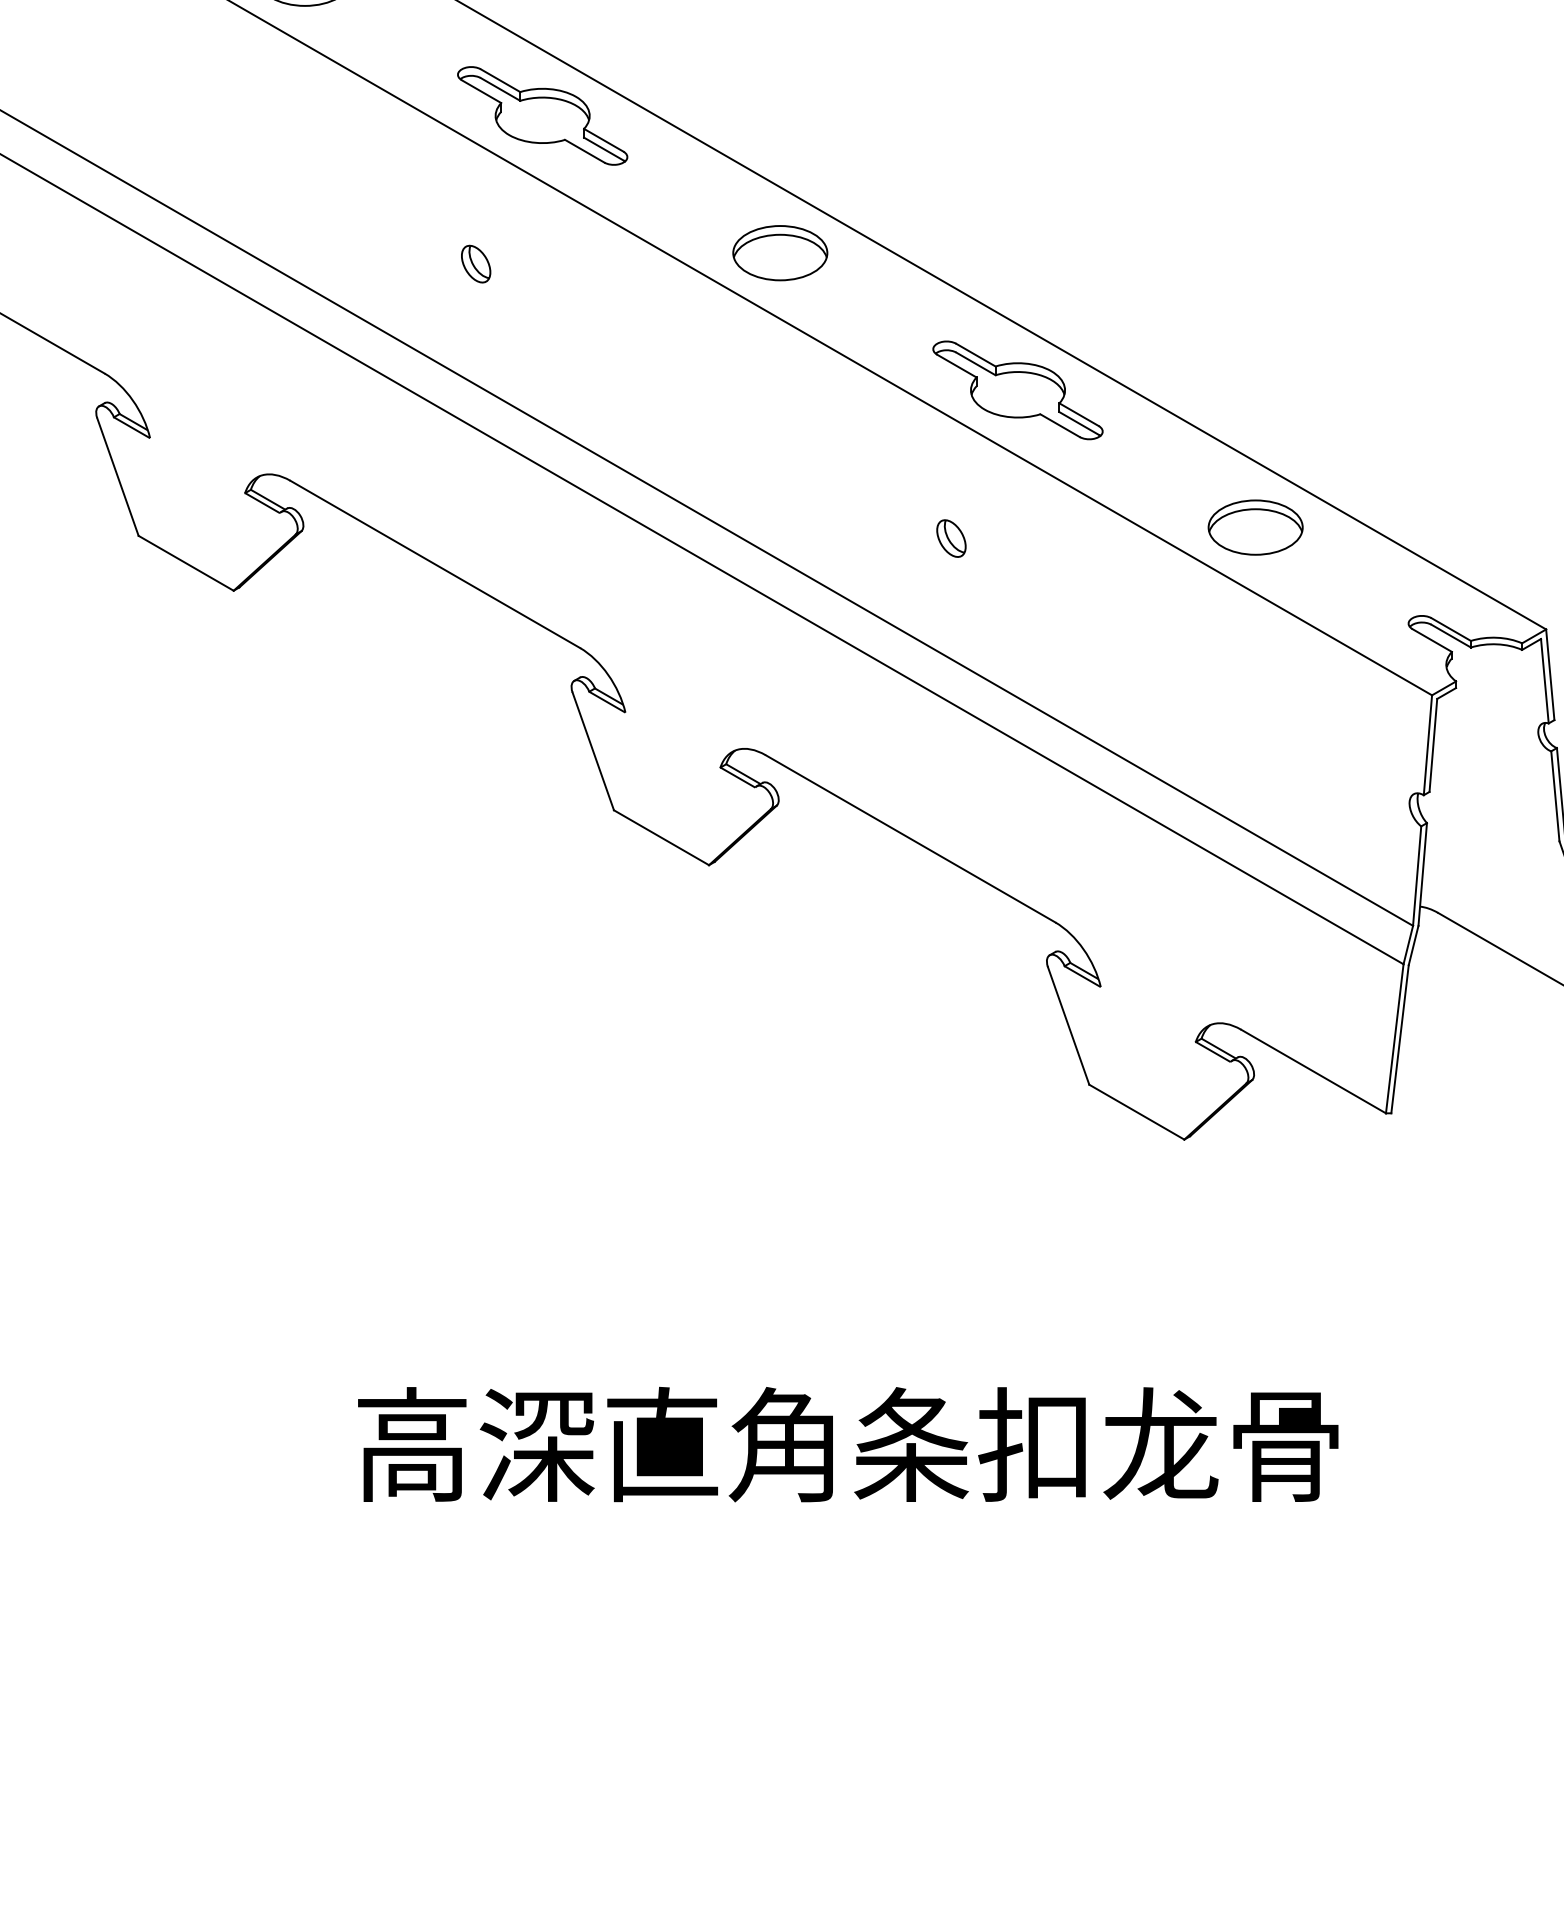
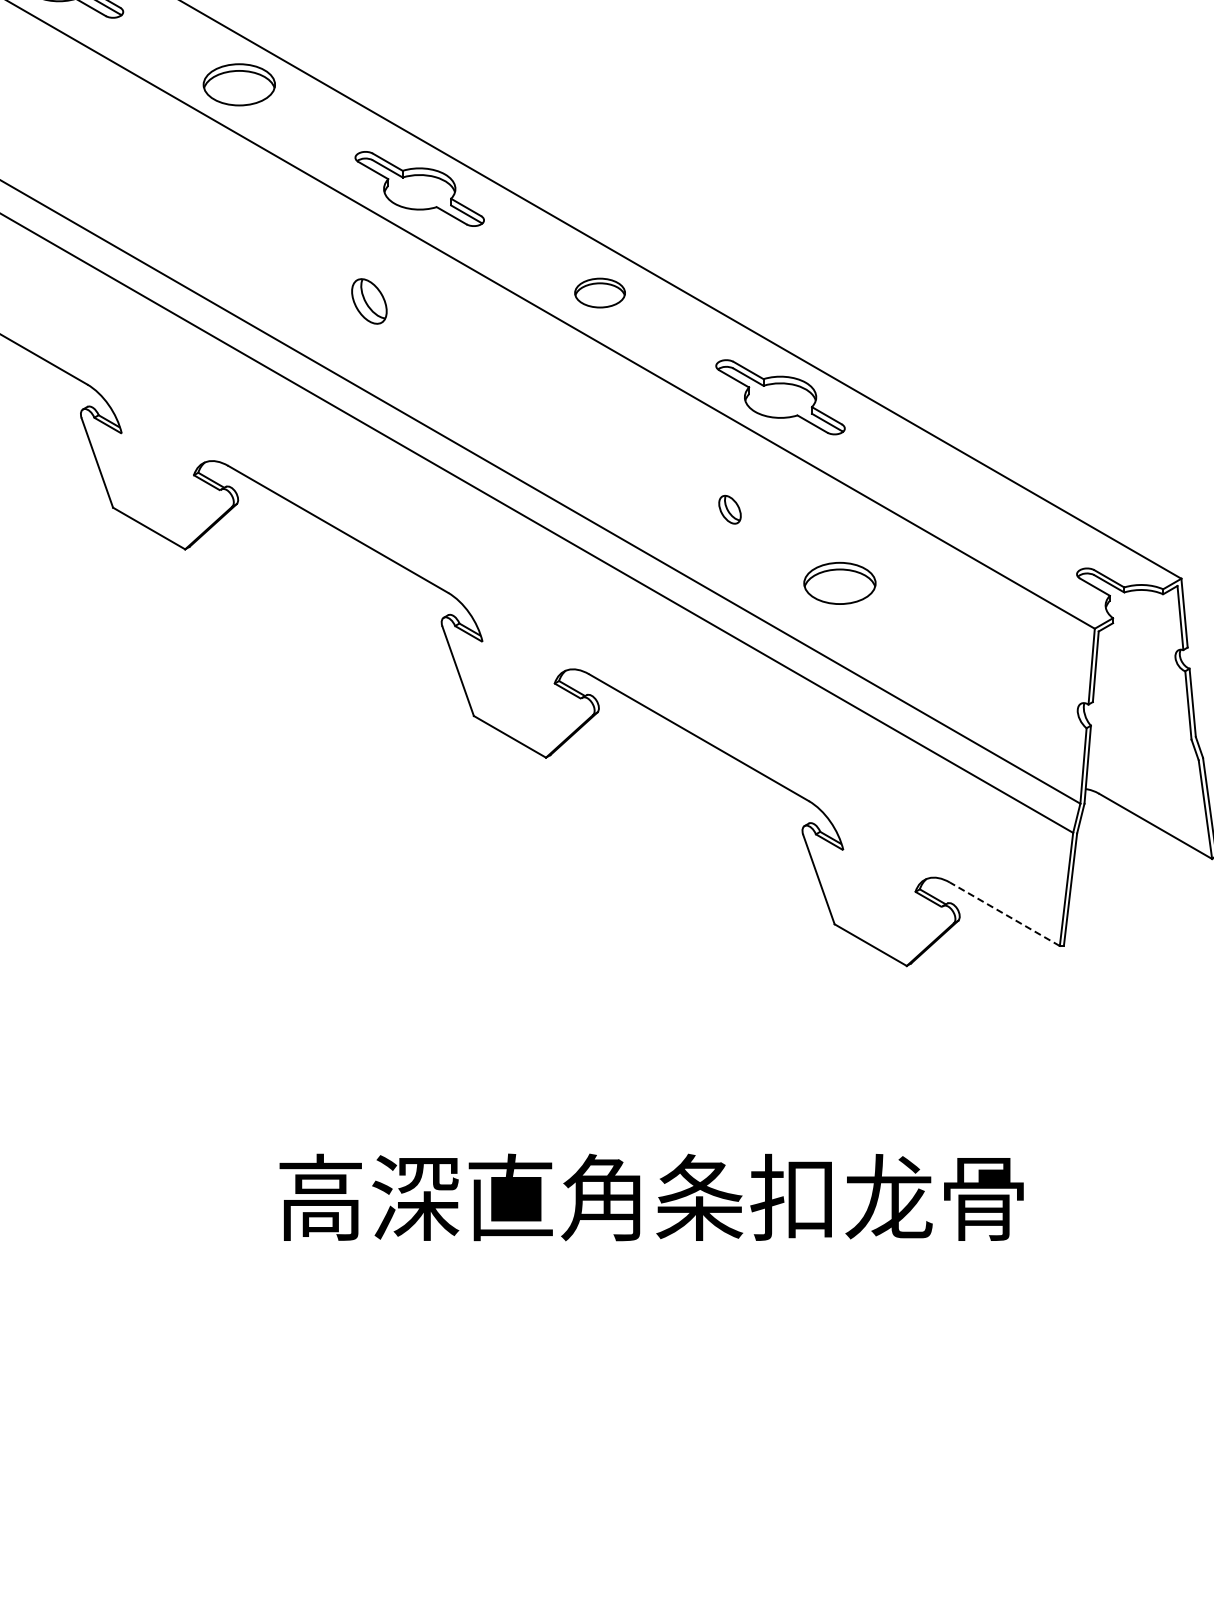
part: (779, 252) -> (599, 292), size x0.7
part: (475, 264) -> (368, 301), size x1.6
part: (1255, 526) -> (839, 582), moved
line: (1313, 1071) -> (1004, 914), solid -> dashed

